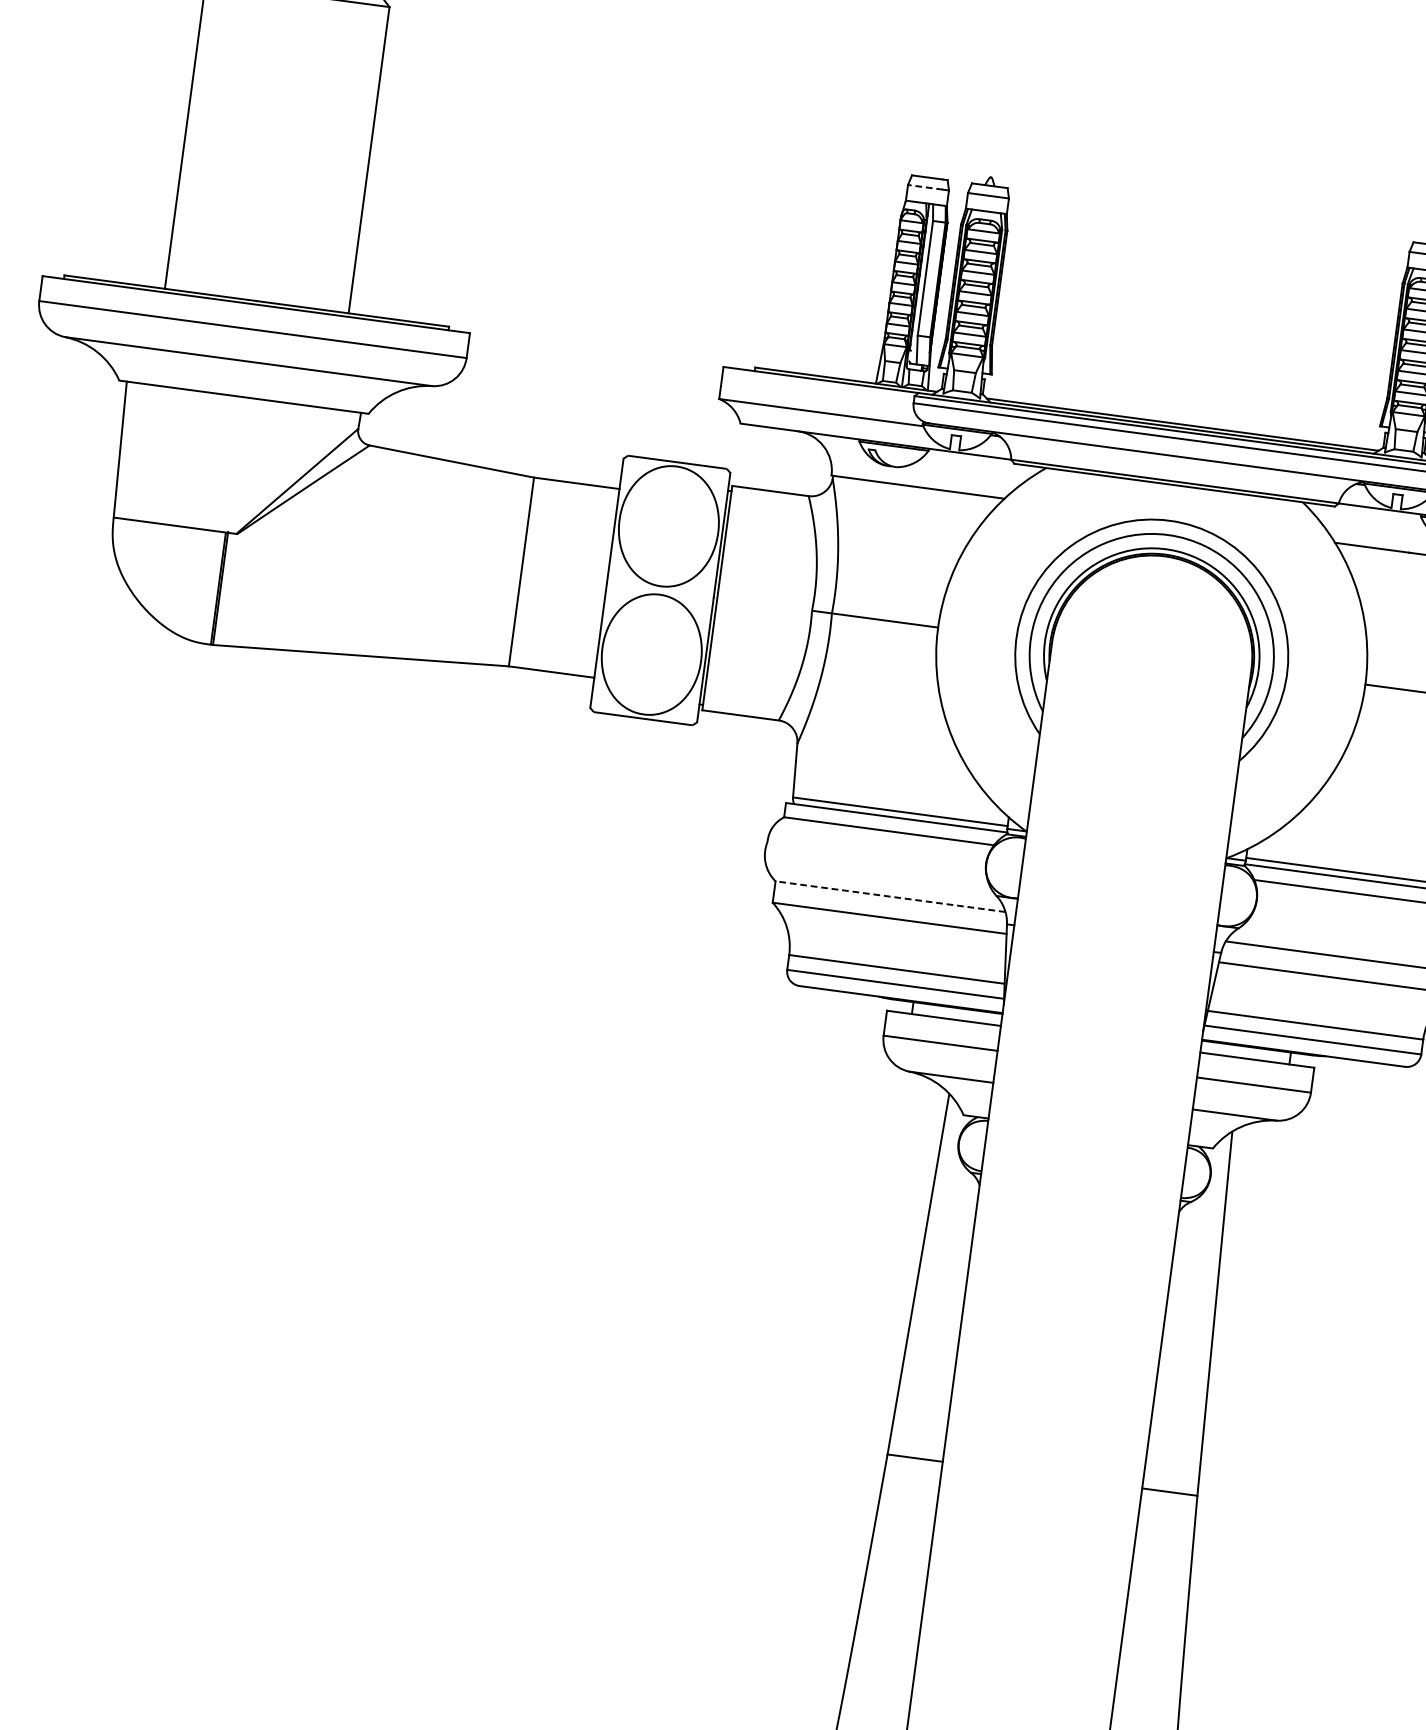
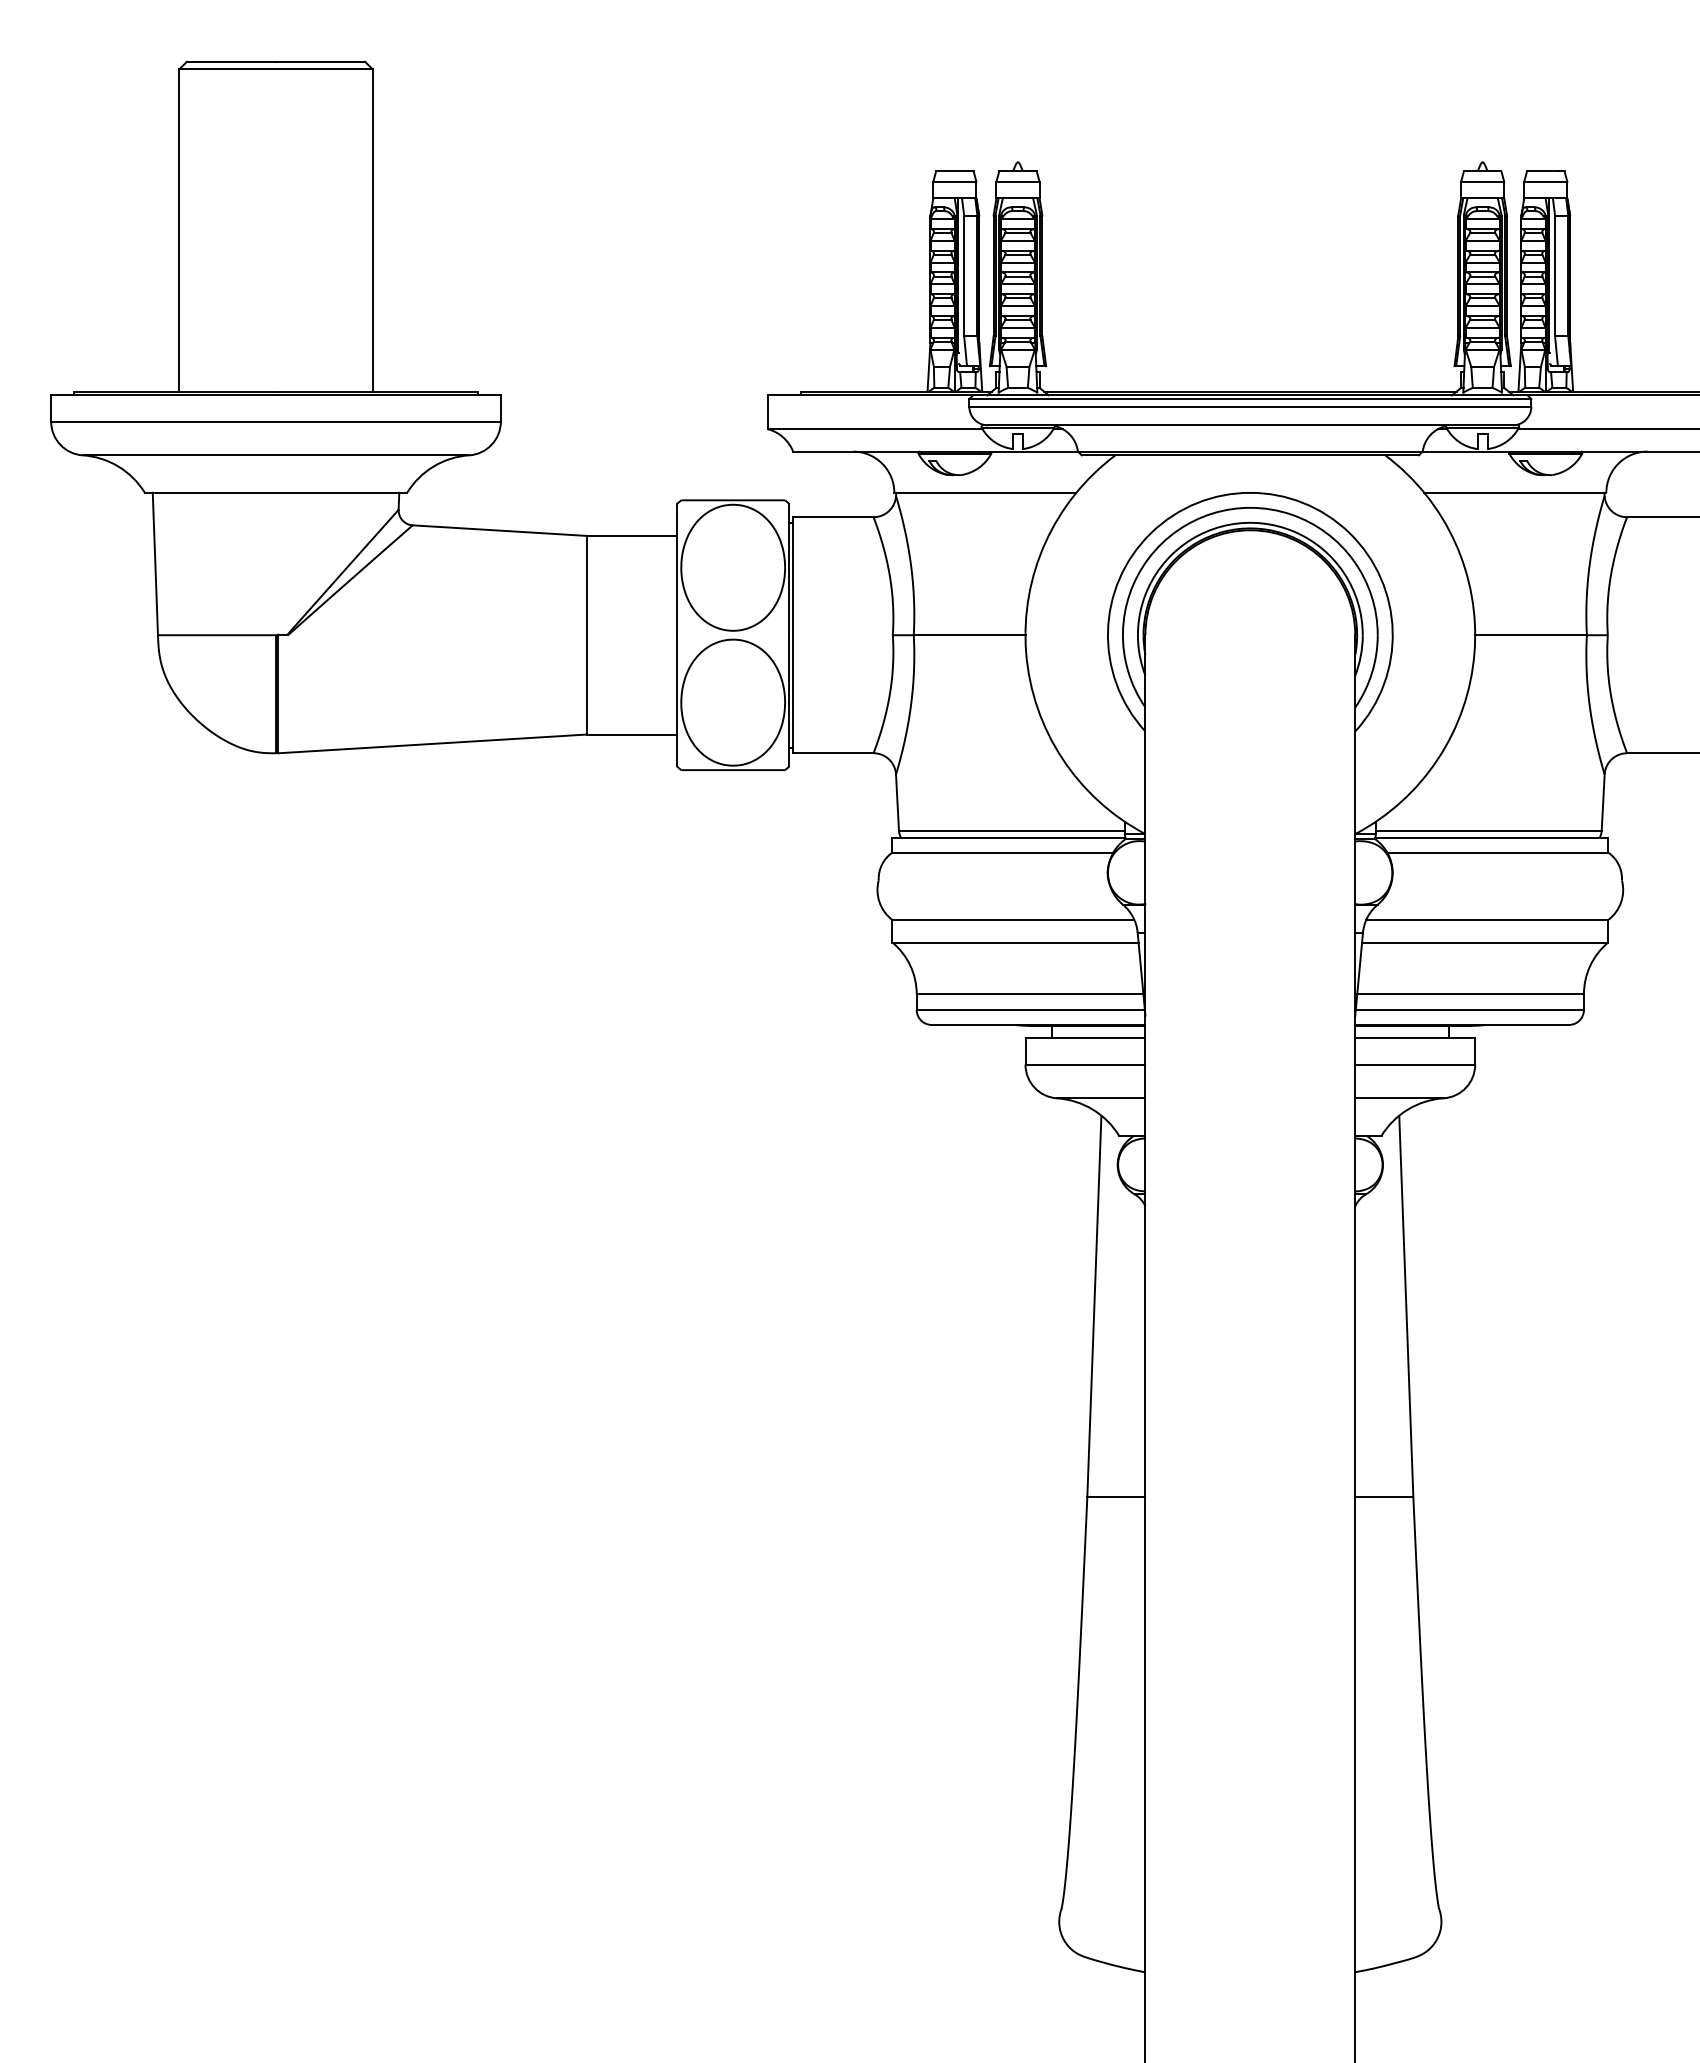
line: (925, 187) -> (951, 181), dashed -> solid
line: (890, 897) -> (1013, 920), dashed -> solid

